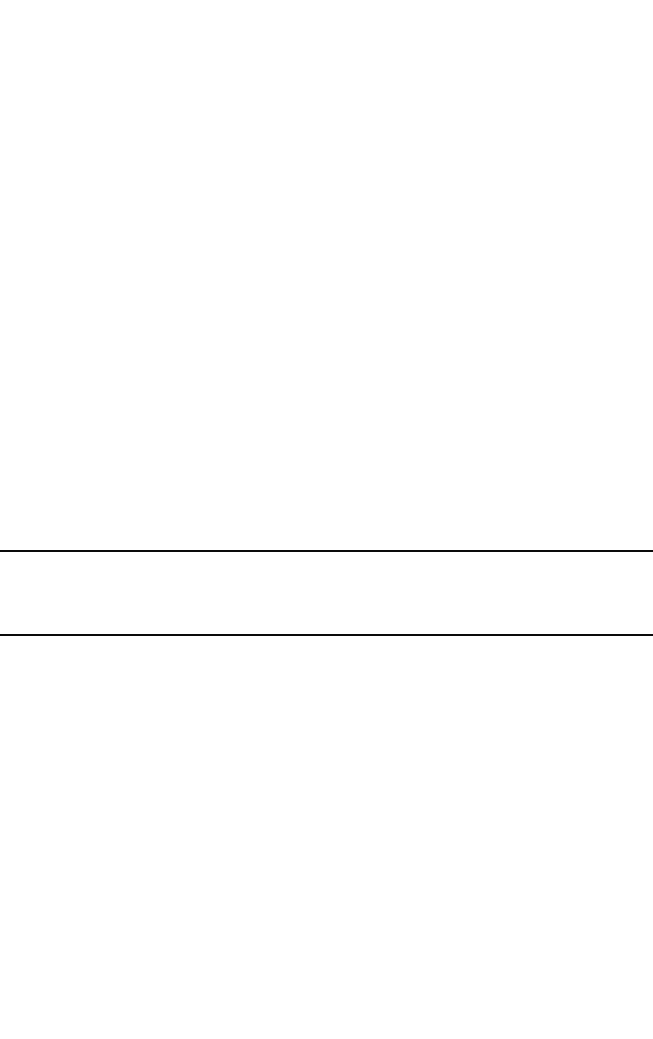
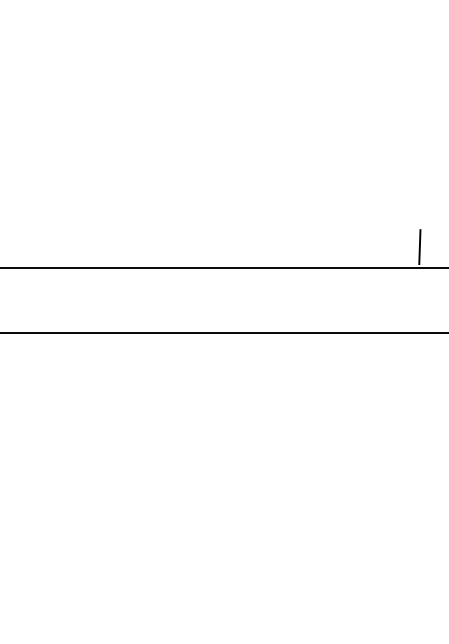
line: (595, 526) -> (419, 248), added

